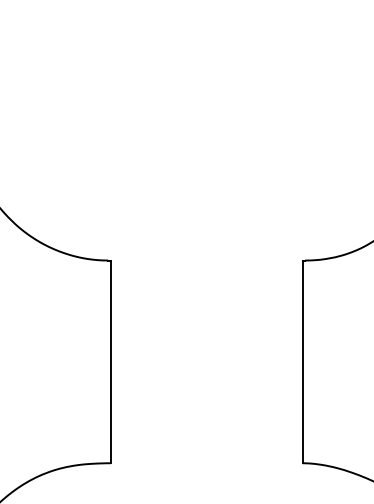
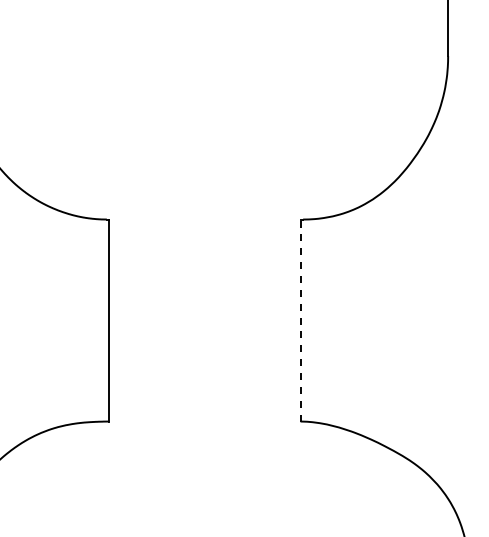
line: (302, 361) -> (300, 320), solid -> dashed

